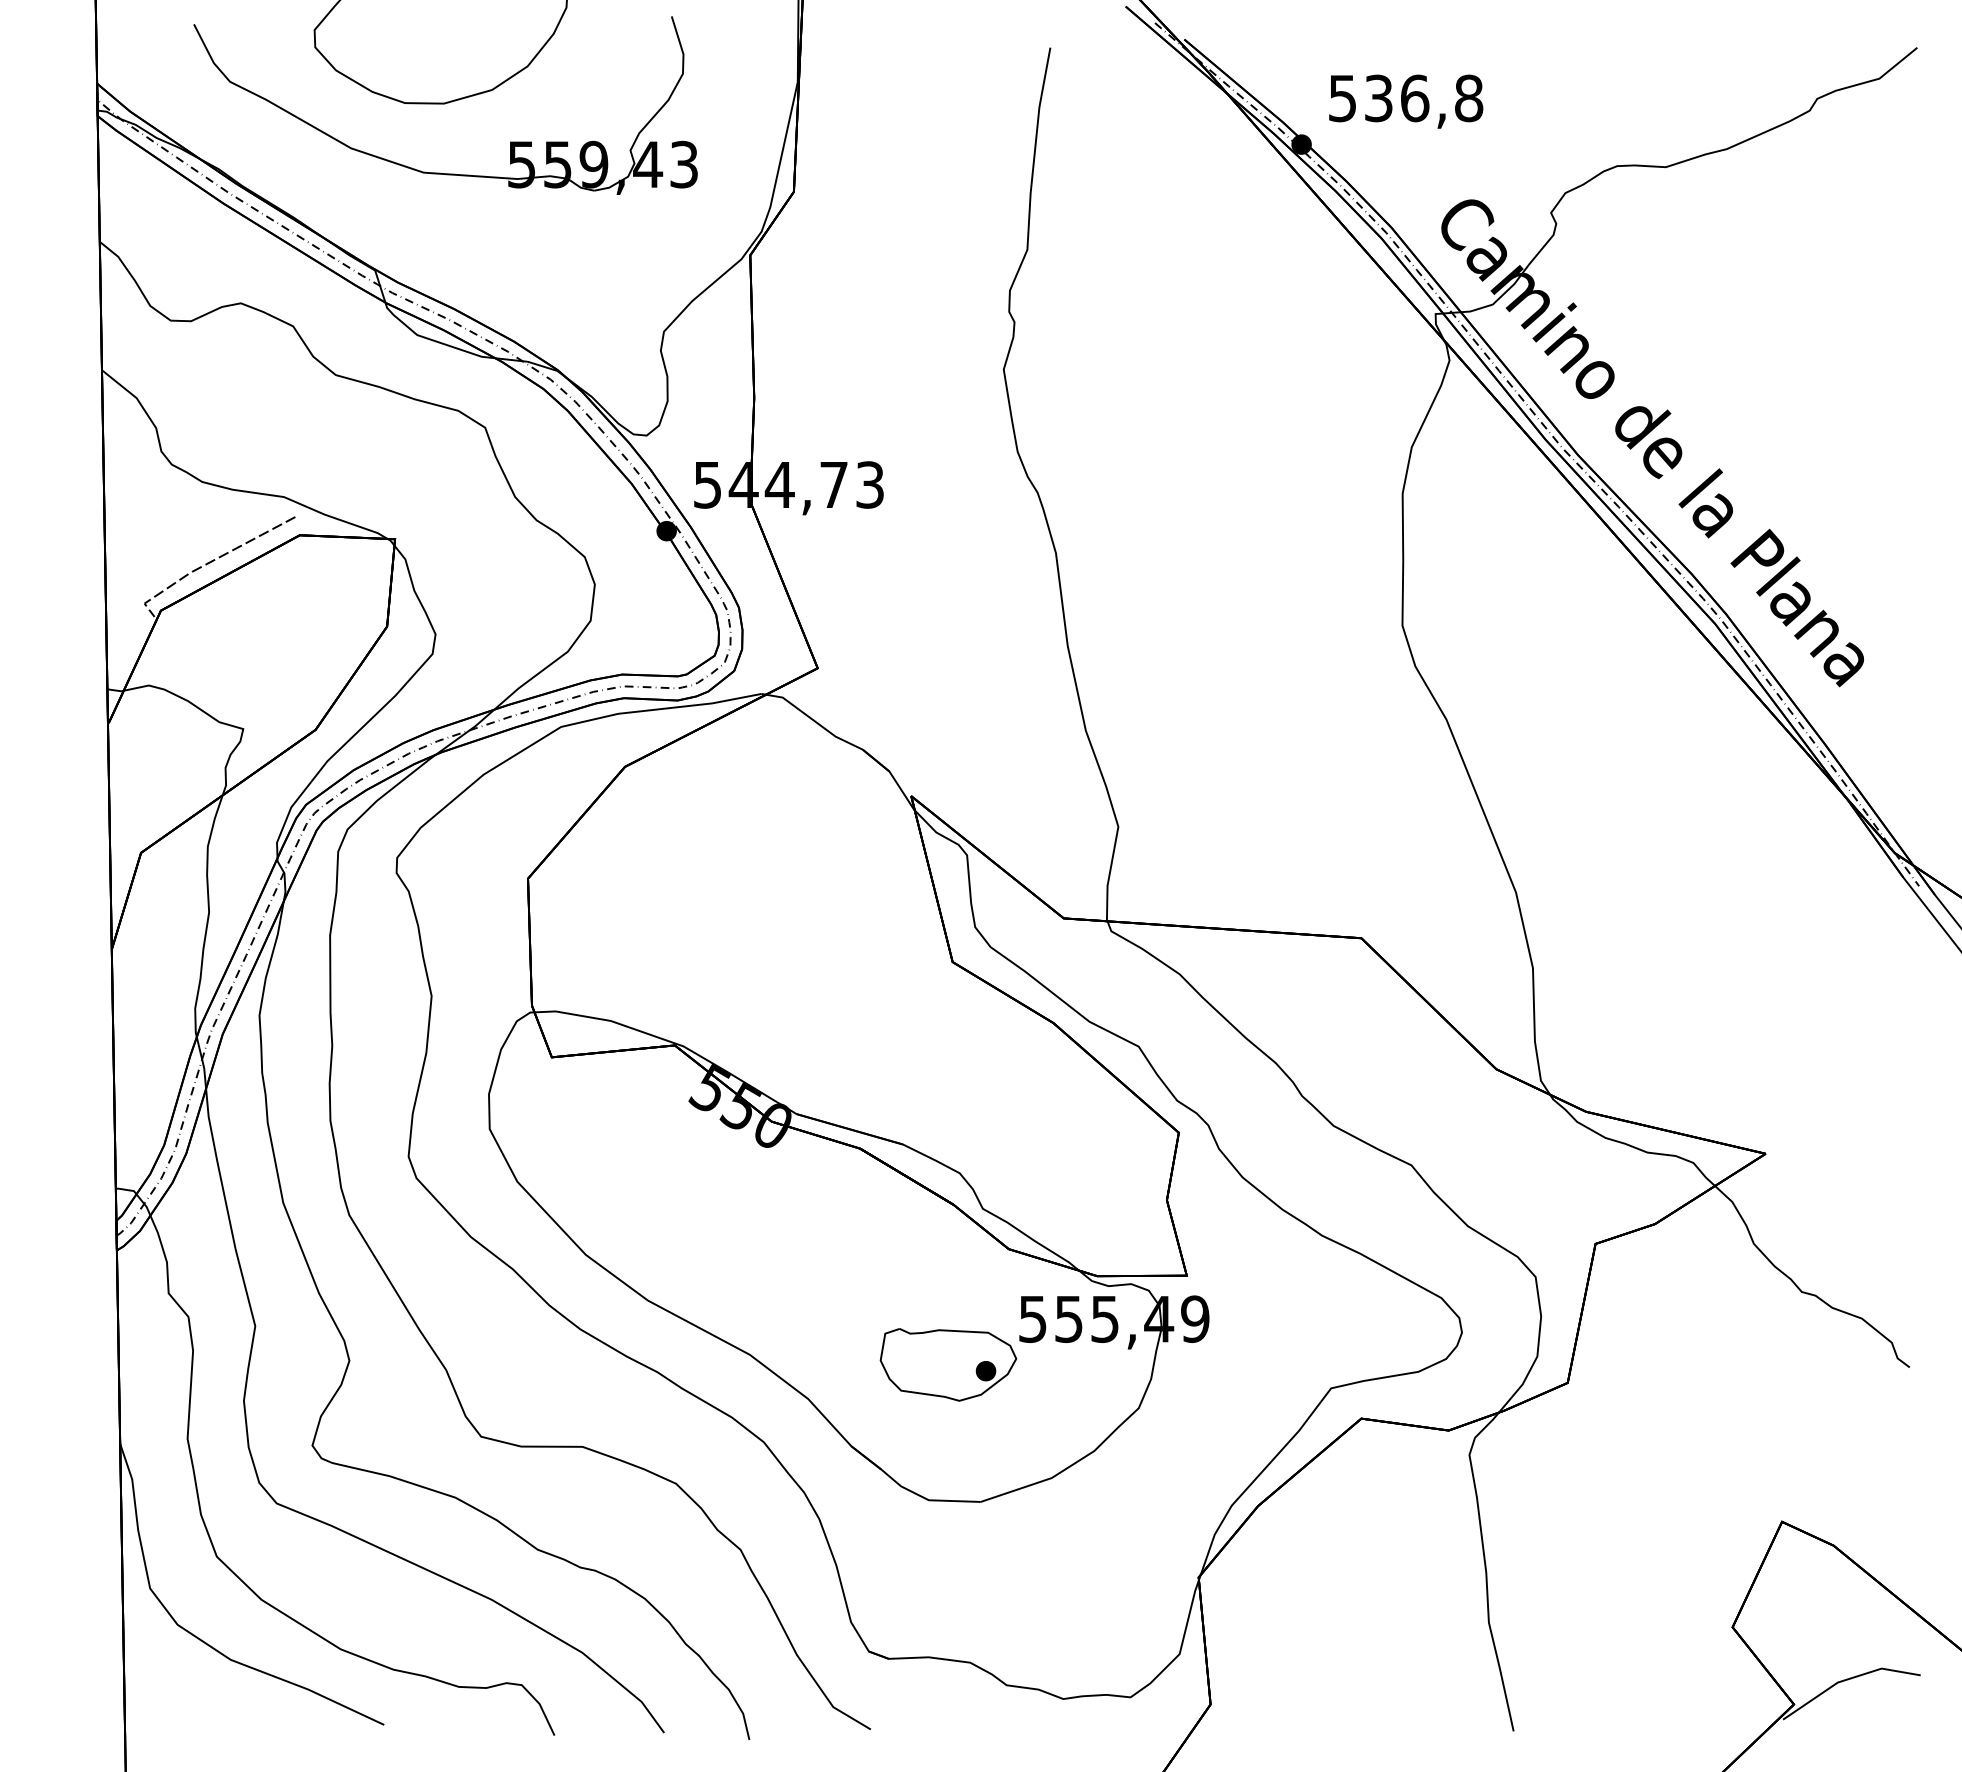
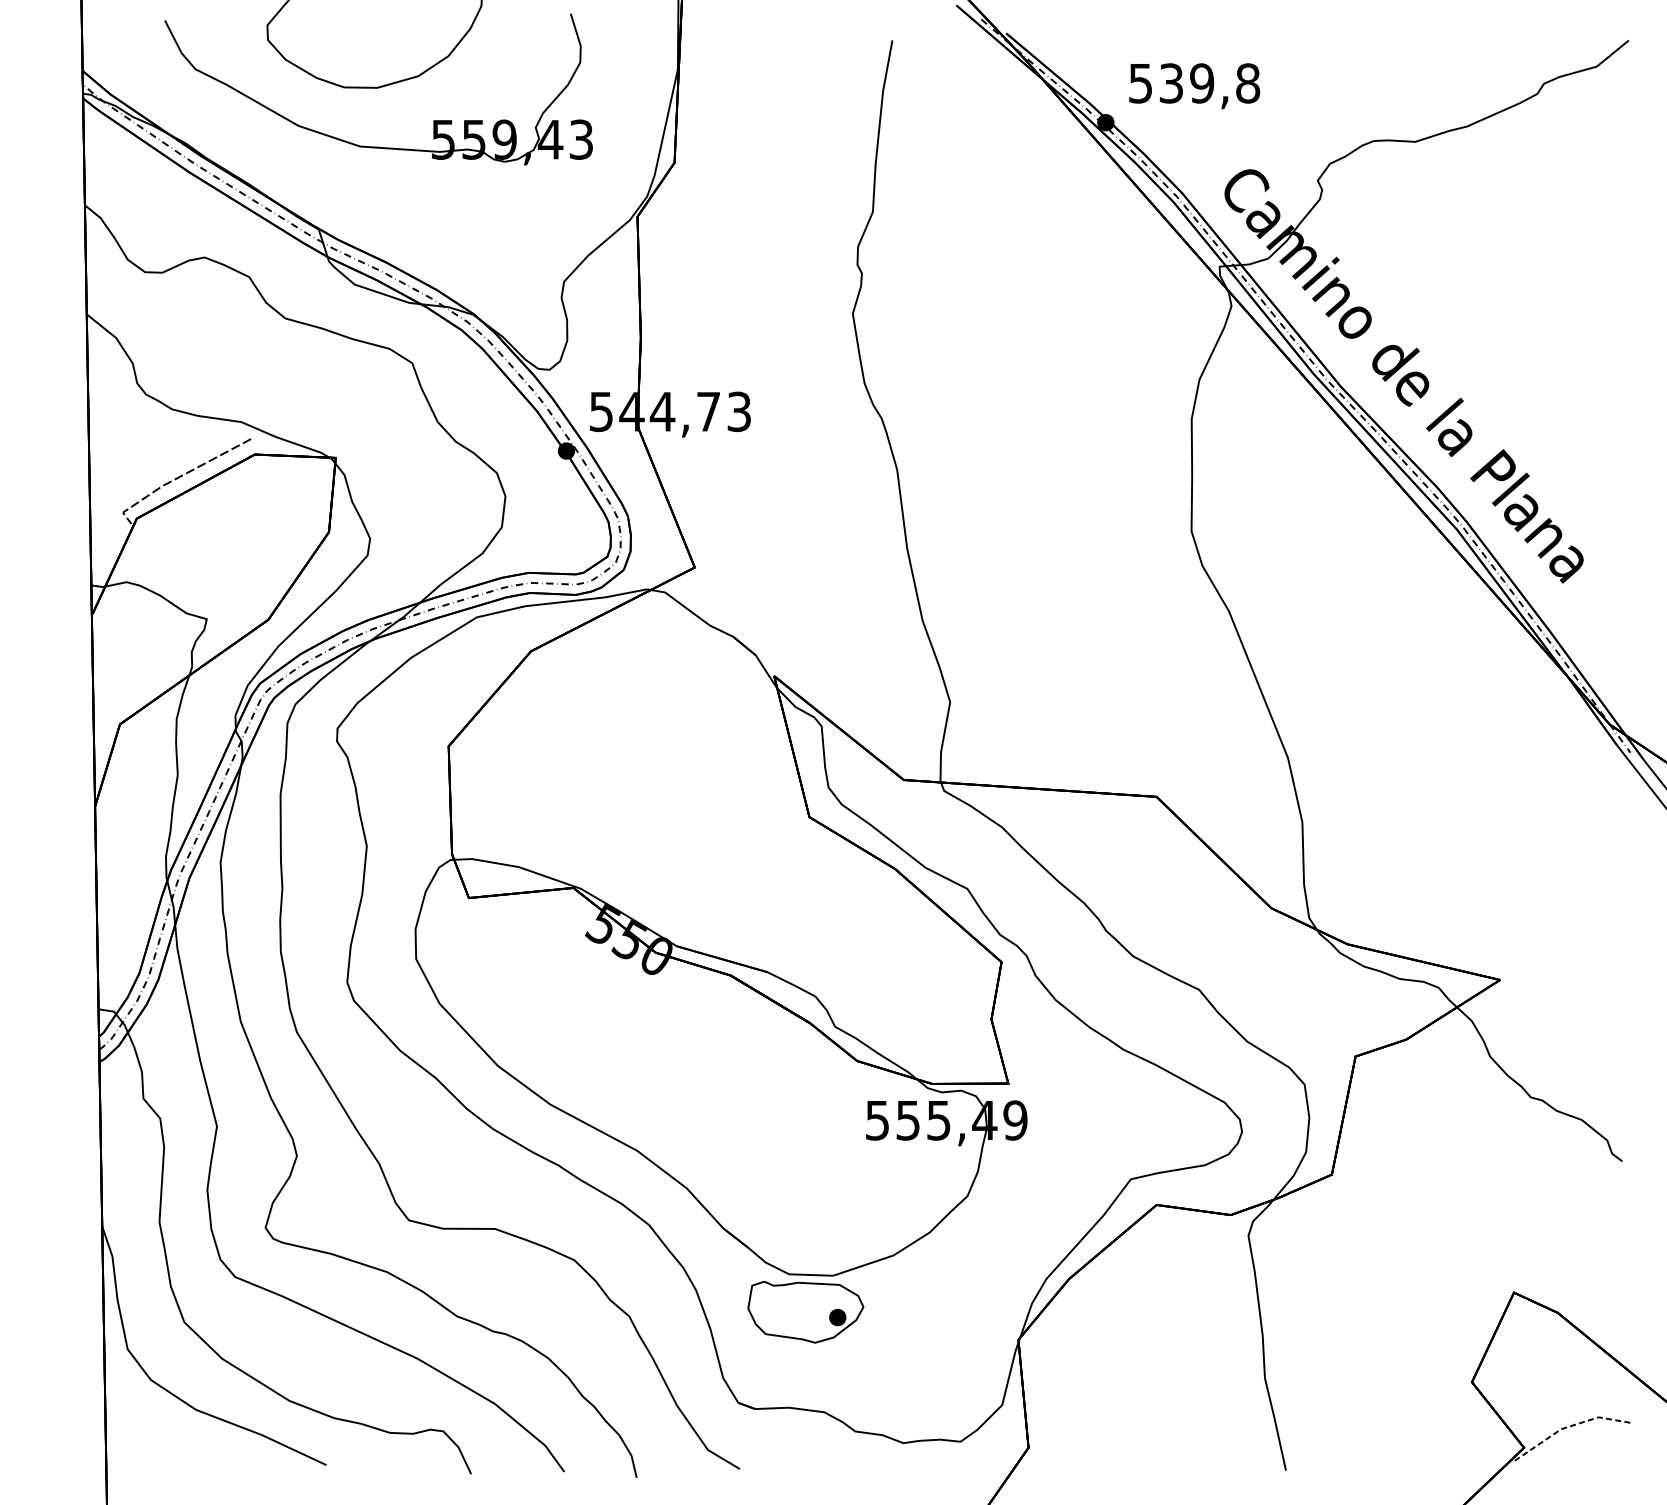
text: (1414, 98) -> (1201, 83), 536,8 -> 539,8
part: (948, 1364) -> (805, 1311), moved
line: (1847, 1679) -> (1569, 1426), solid -> dashed

